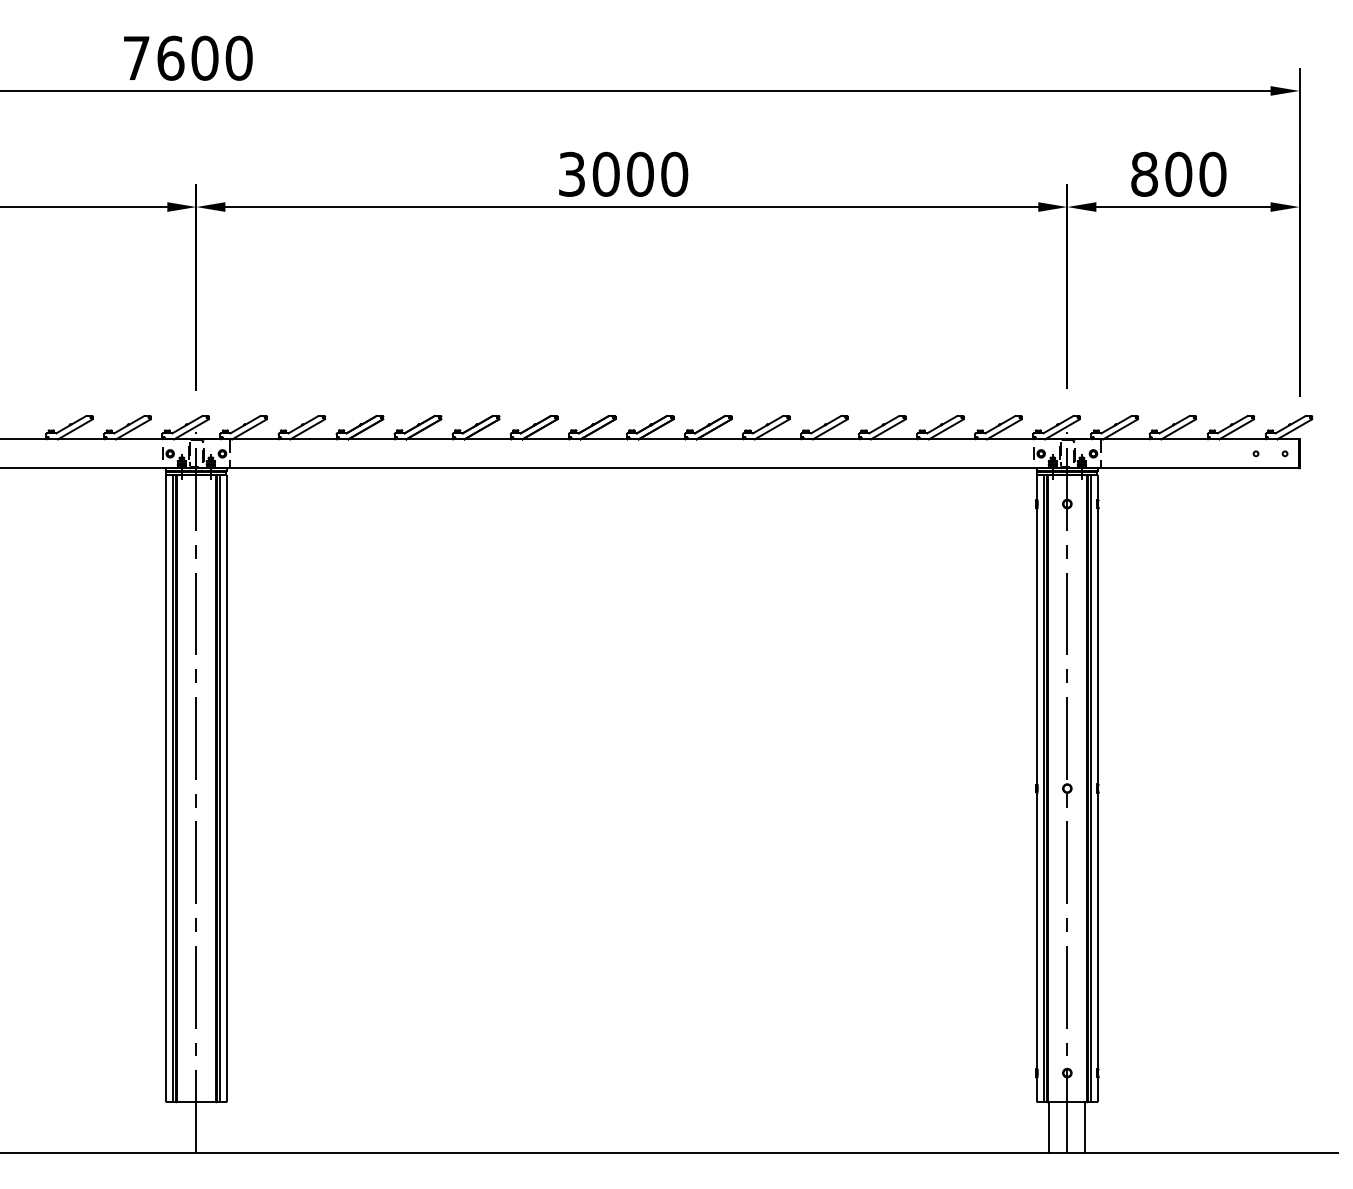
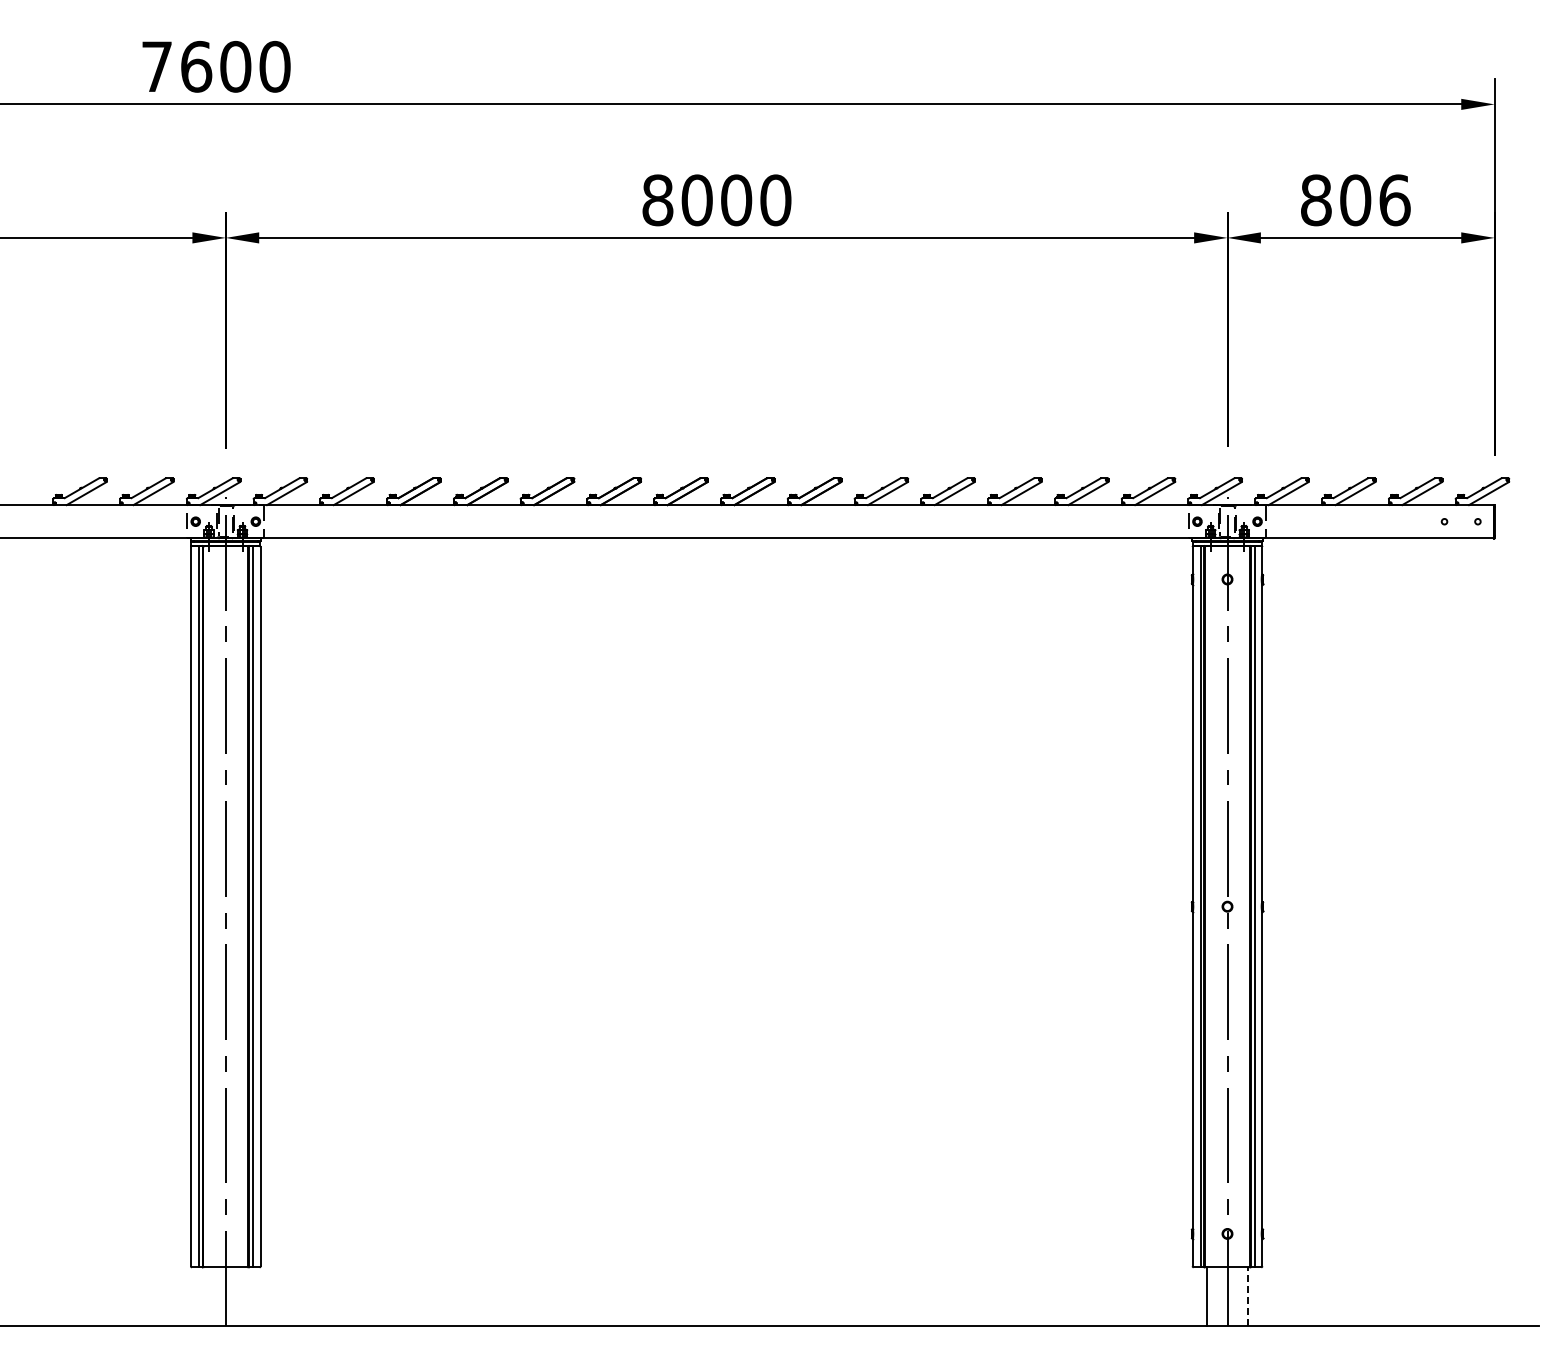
text: (571, 174) -> (657, 200), 3000 -> 8000
text: (1212, 174) -> (1394, 200), 800 -> 806
line: (1085, 1127) -> (1248, 1296), solid -> dashed

